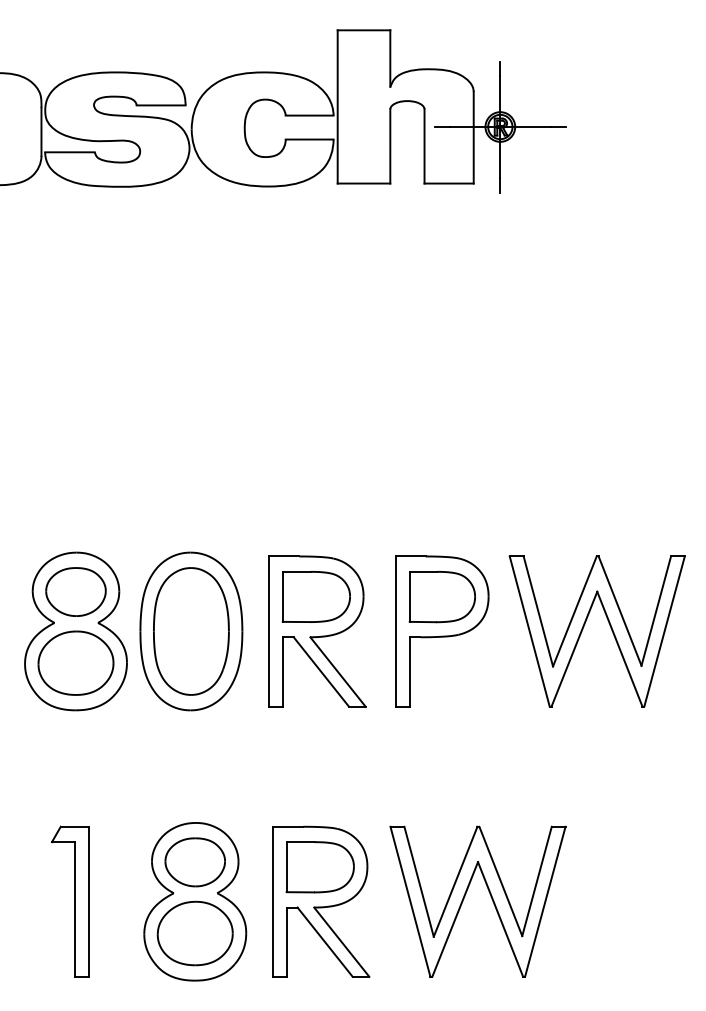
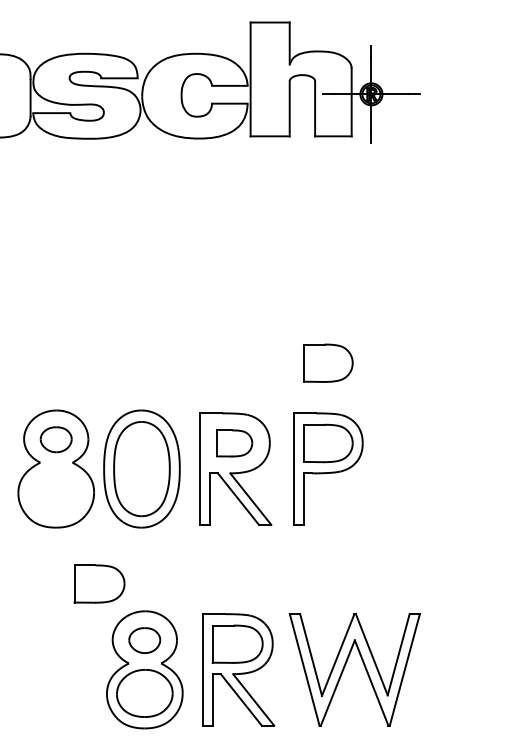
part: (441, 489) -> (327, 363), added
part: (75, 591) -> (55, 439), size x0.7
part: (315, 596) -> (234, 443), size x0.7
part: (584, 626) -> (433, 465), removed
part: (75, 662) -> (55, 492), removed
part: (133, 786) -> (98, 584), added
part: (194, 862) -> (144, 640), size x0.7
part: (69, 901) -> (51, 669), removed

